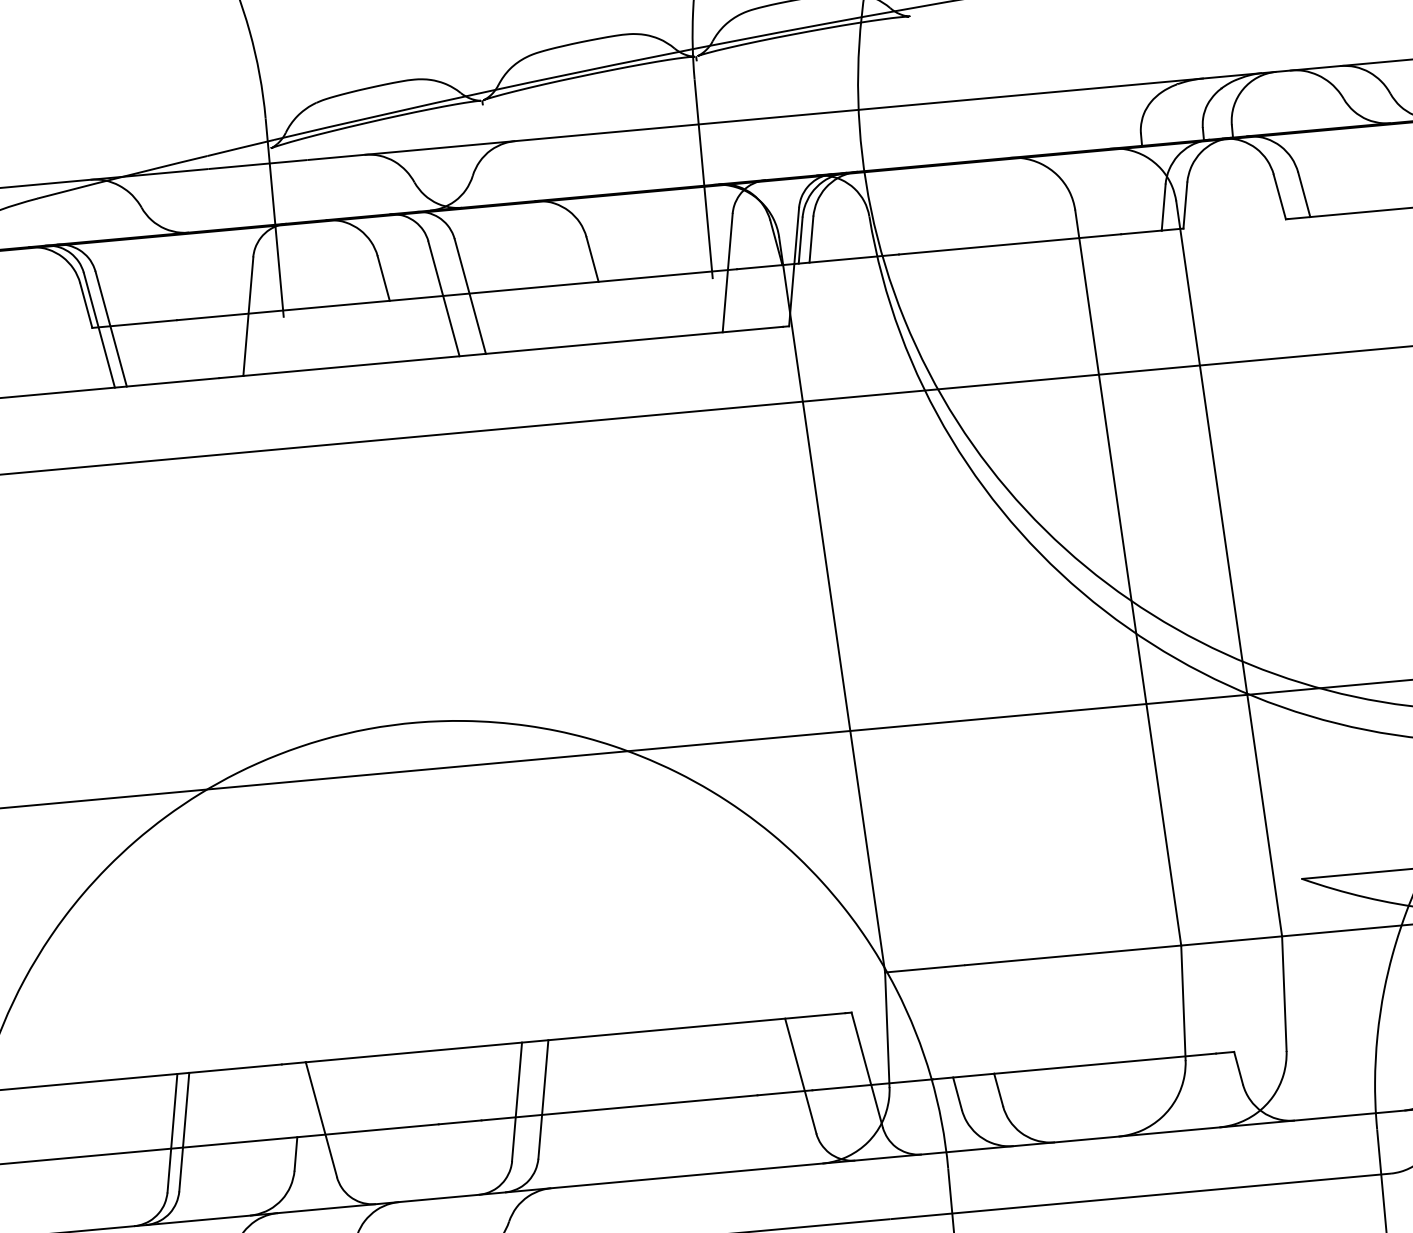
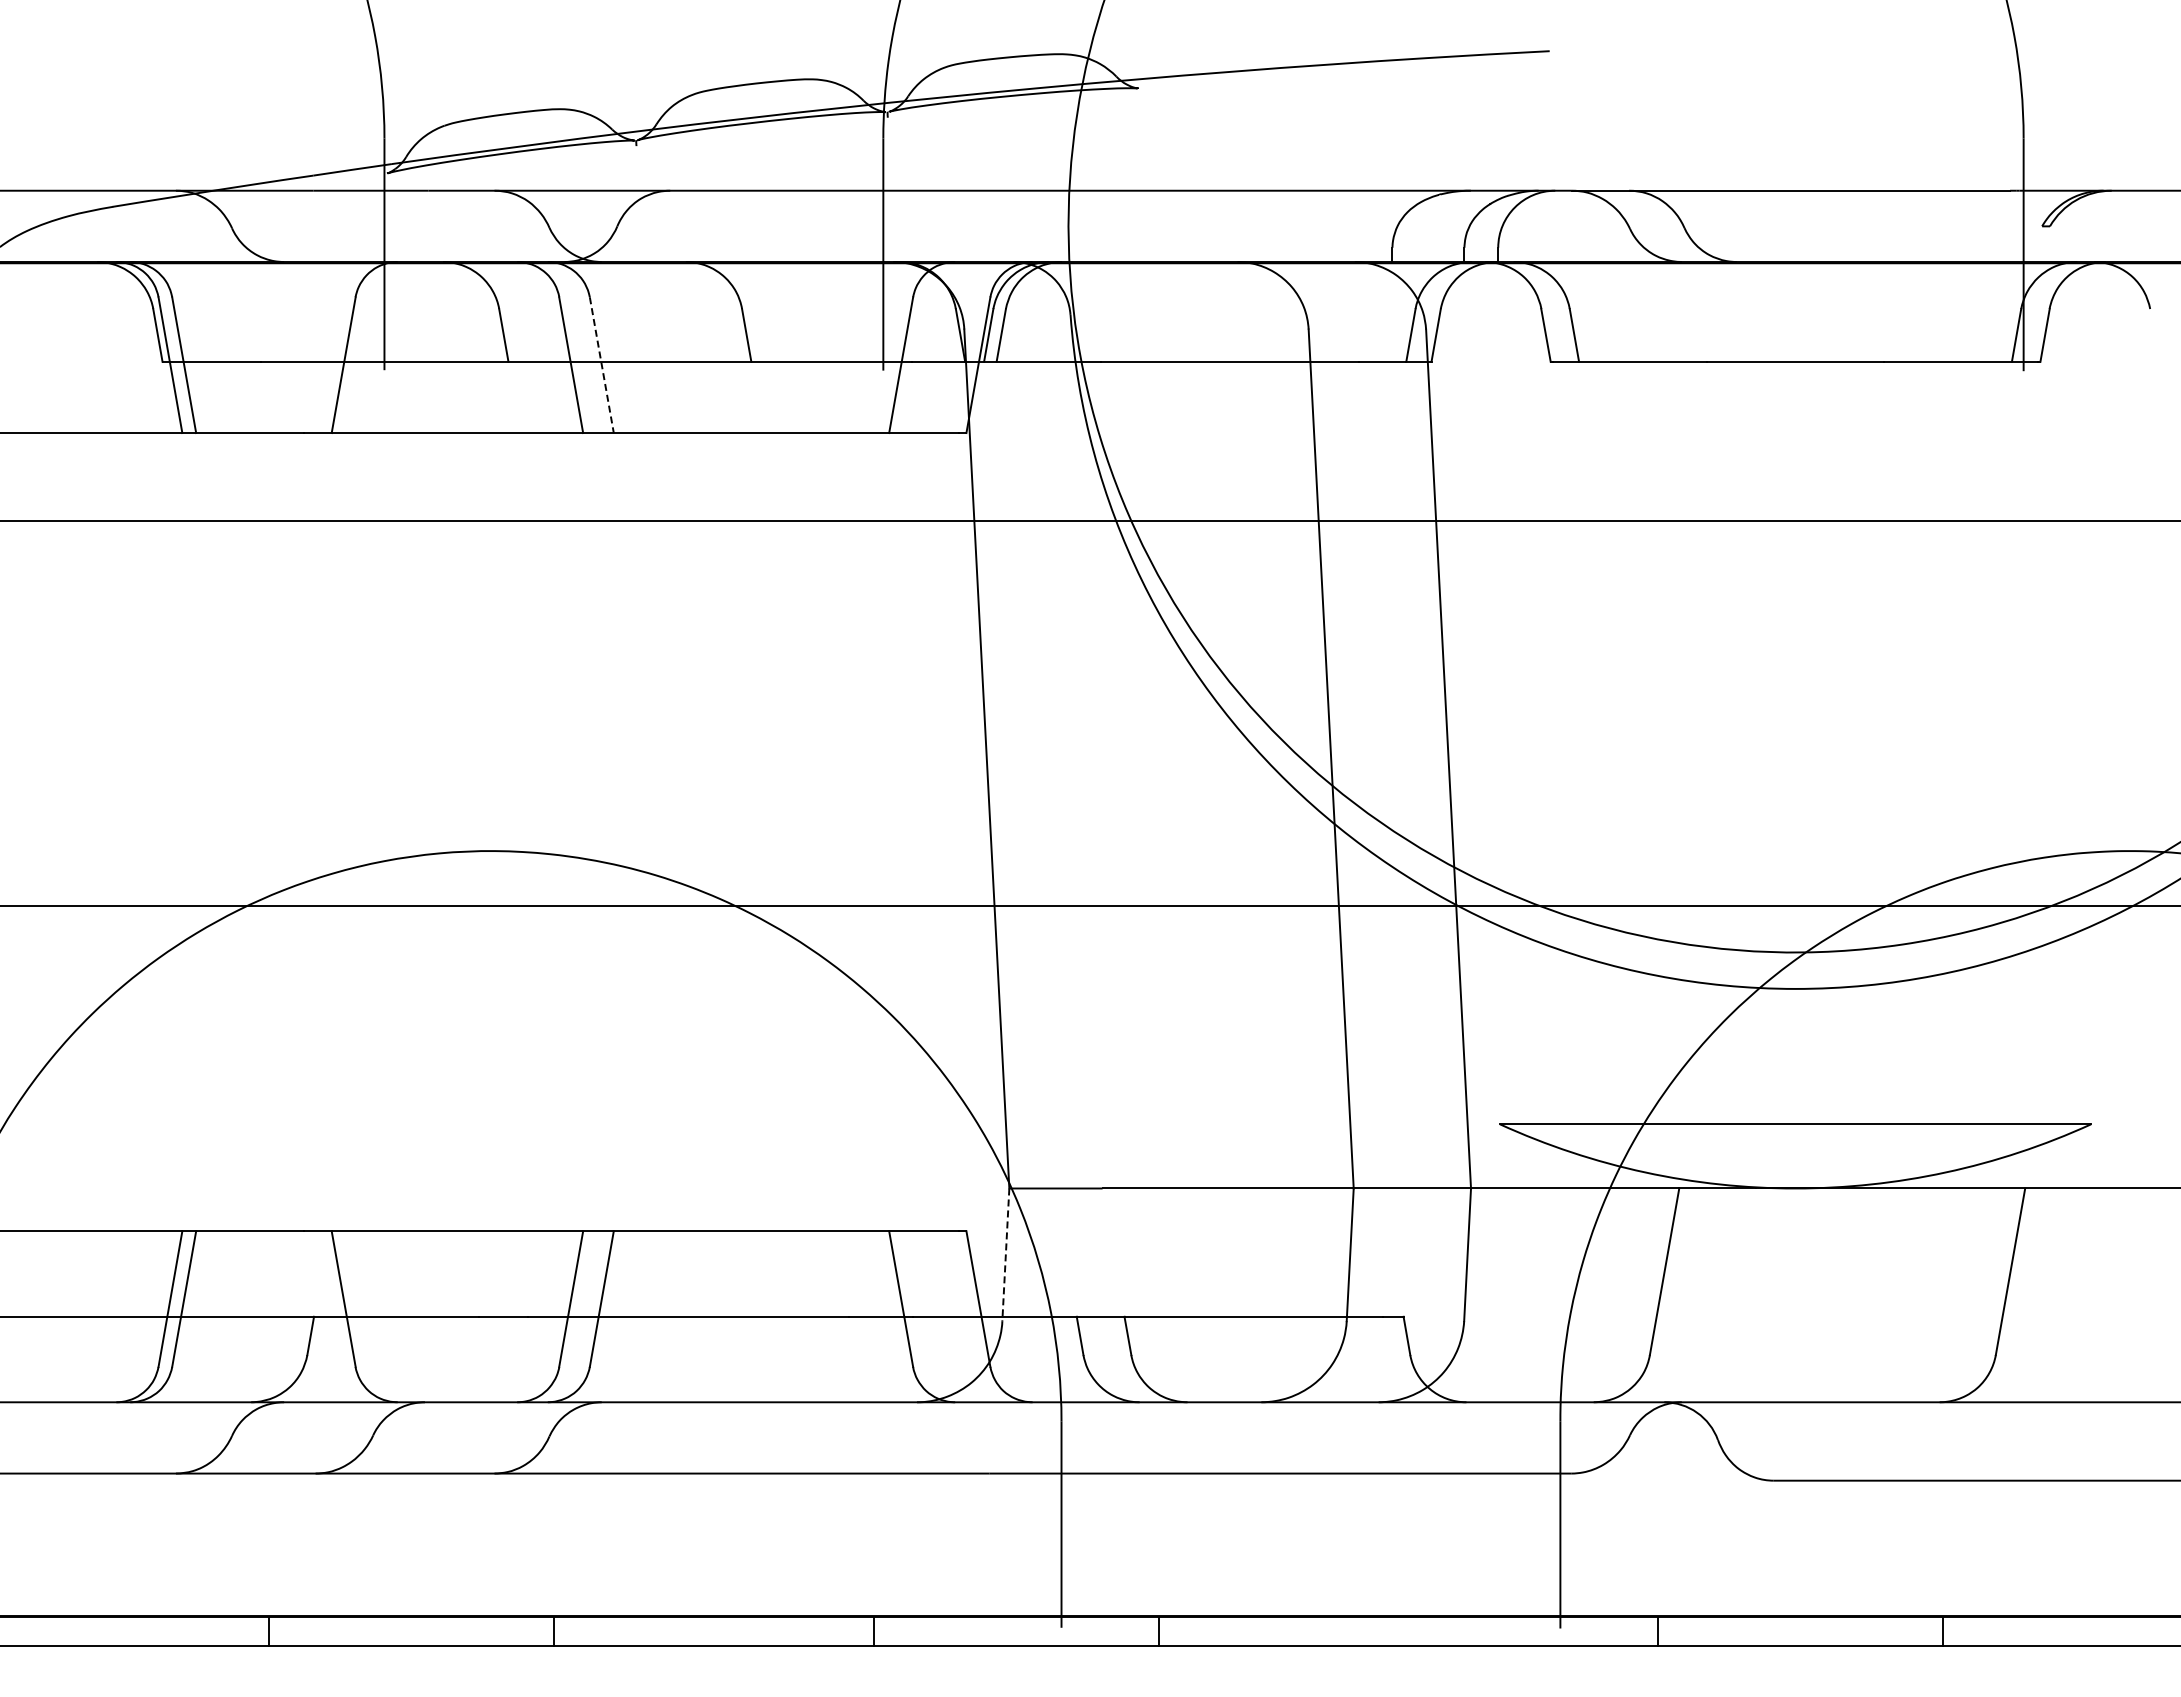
line: (470, 296) -> (601, 365), solid -> dashed
line: (887, 1030) -> (1005, 1255), solid -> dashed

